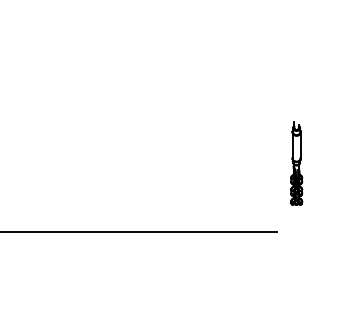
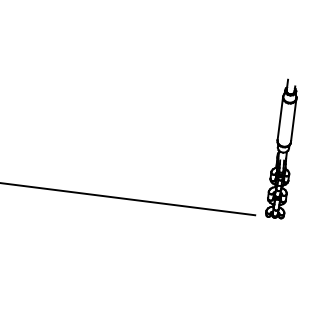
part: (296, 163) -> (282, 149), size x1.67

